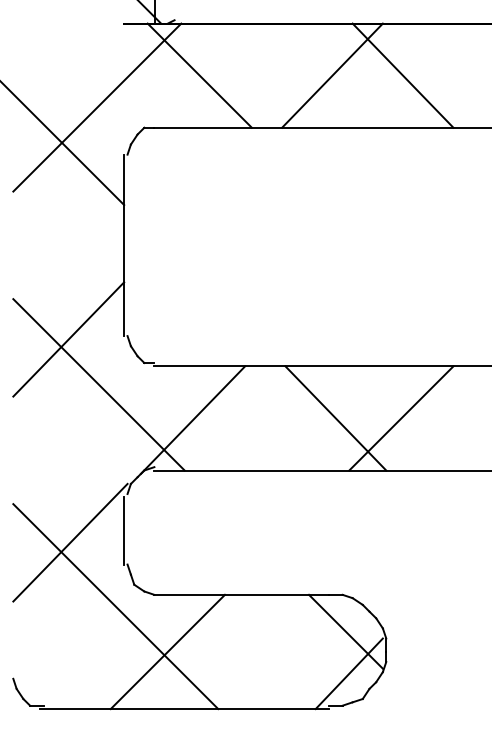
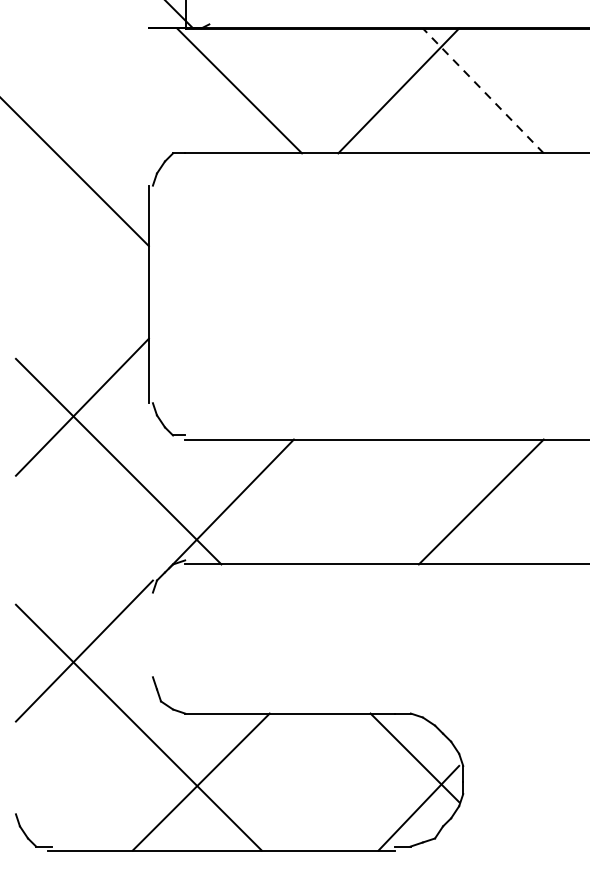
line: (402, 75) -> (482, 90), solid -> dashed
line: (97, 107) -> (116, 129), removed
line: (335, 418) -> (402, 502), removed
line: (124, 530) -> (149, 636), removed

